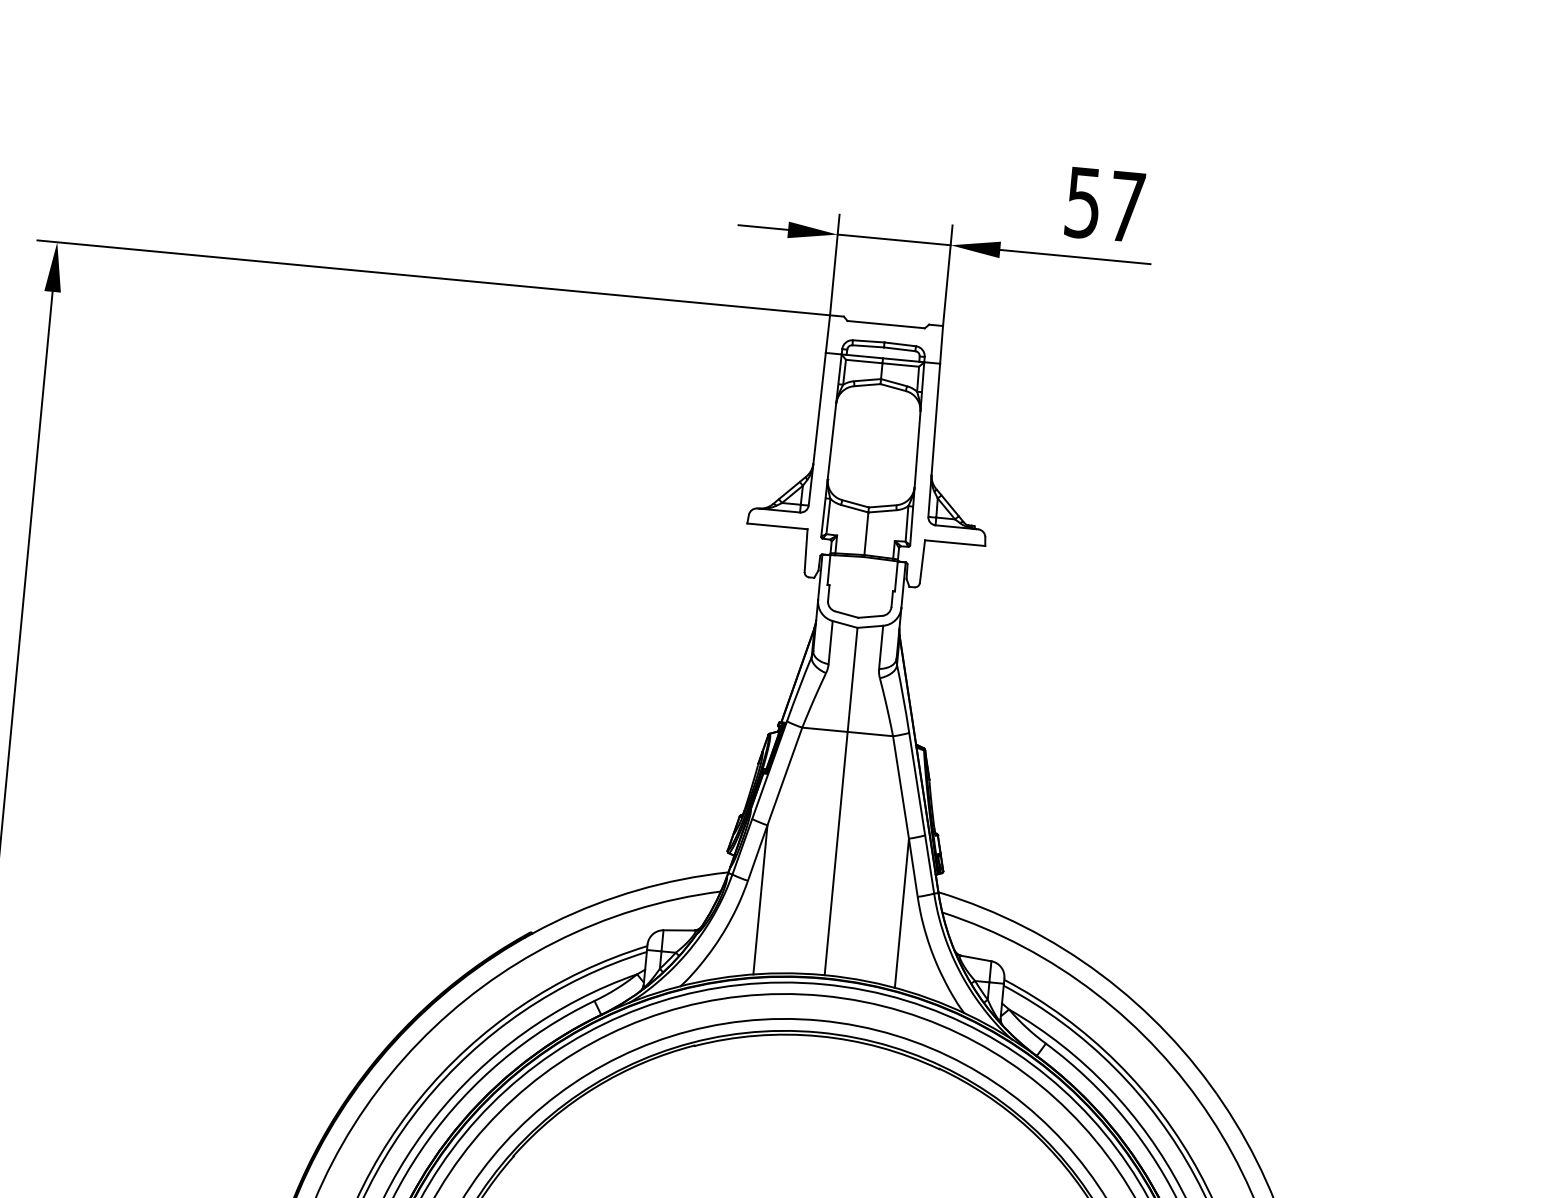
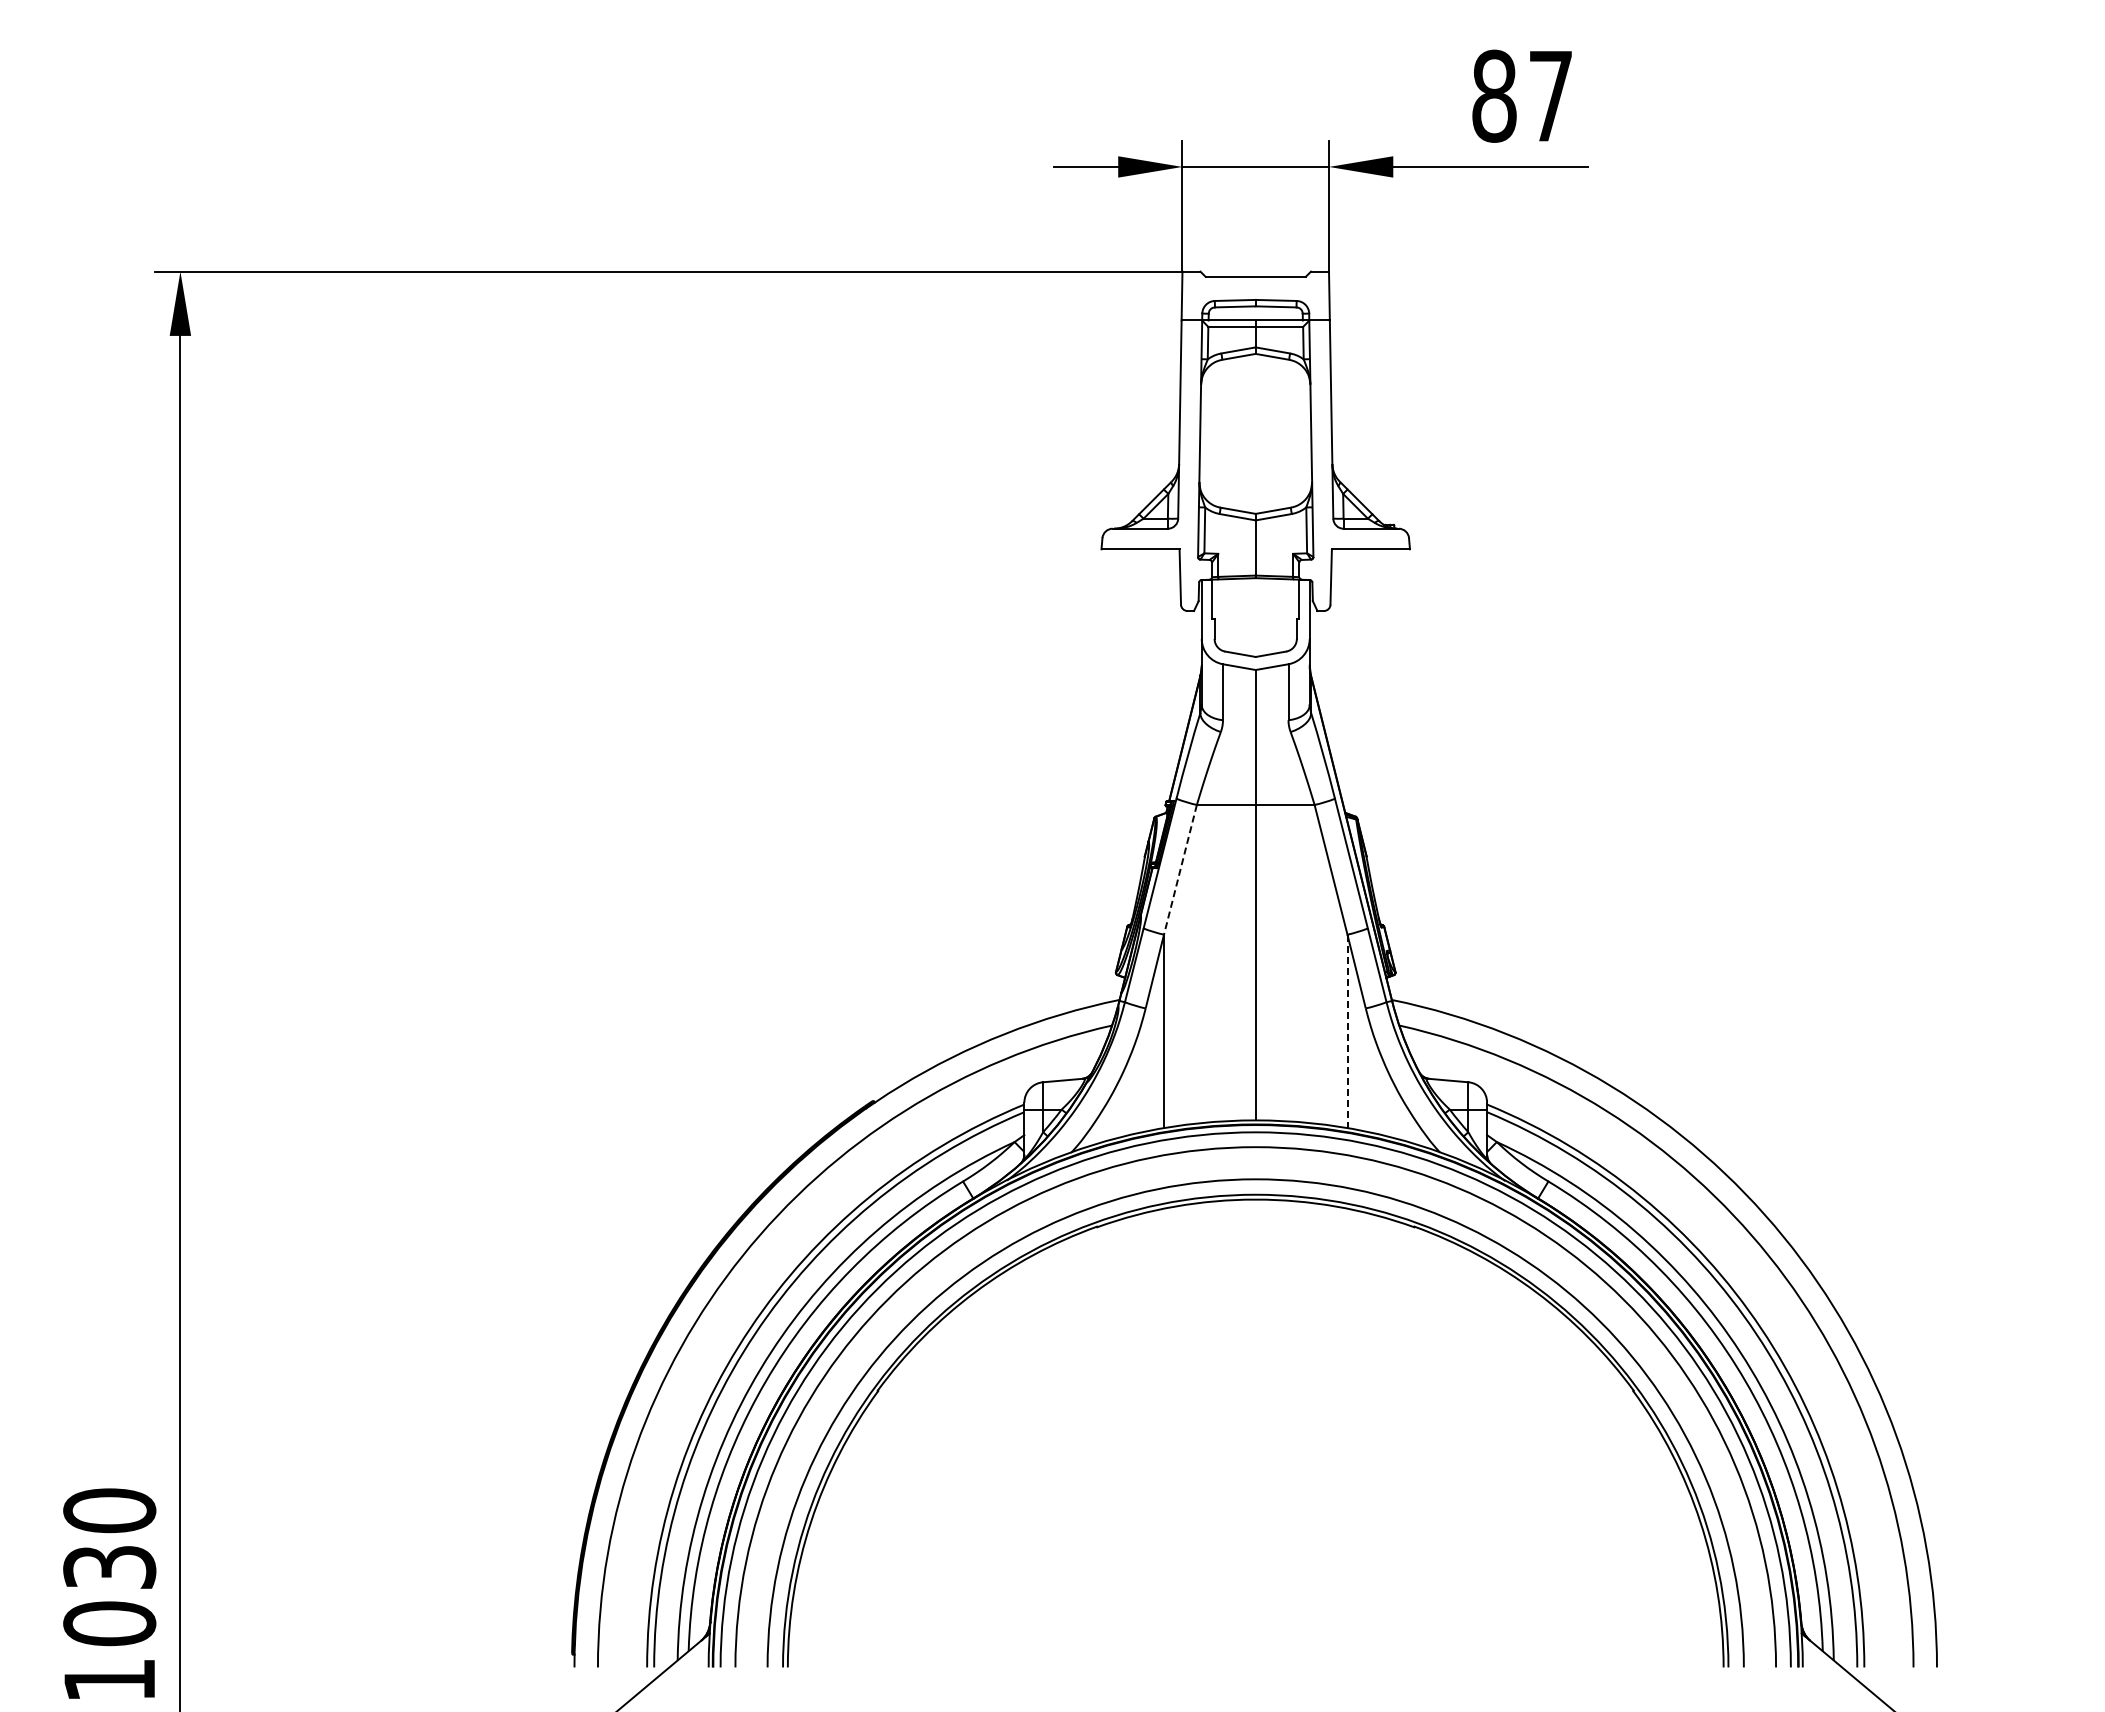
text: (1083, 202) -> (1494, 95), 57 -> 87
line: (784, 776) -> (1180, 869), solid -> dashed
line: (901, 913) -> (1347, 1031), solid -> dashed

